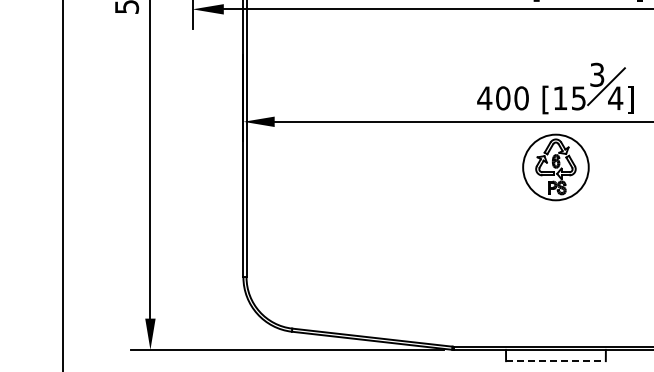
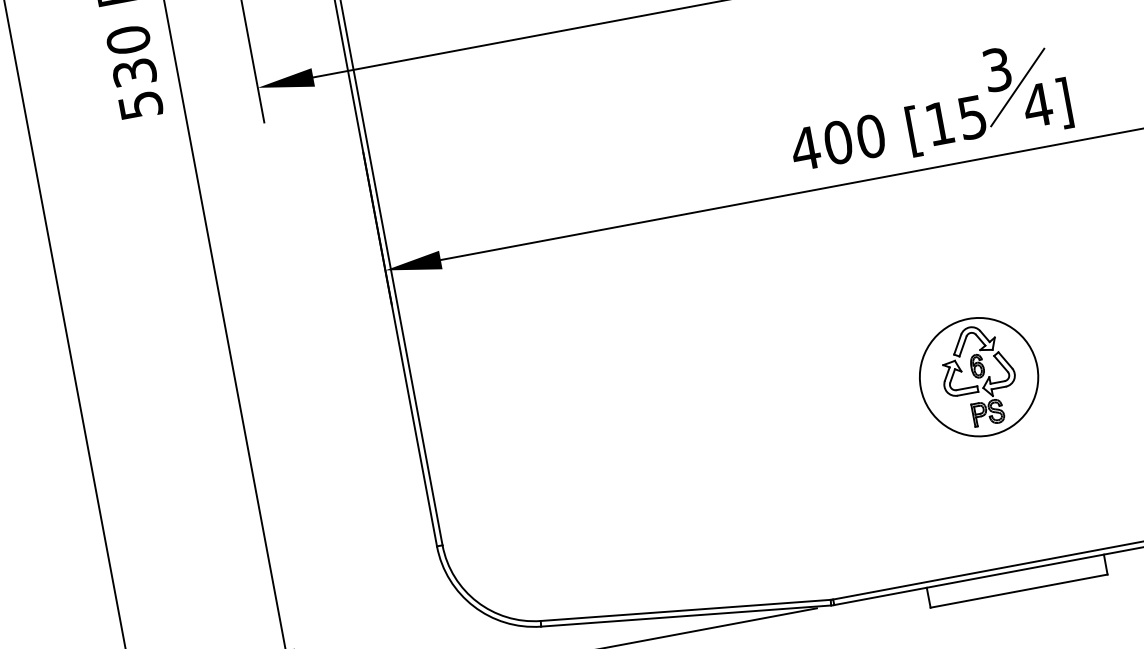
part: (555, 167) -> (978, 377), moved
line: (555, 361) -> (1018, 591), dashed -> solid

